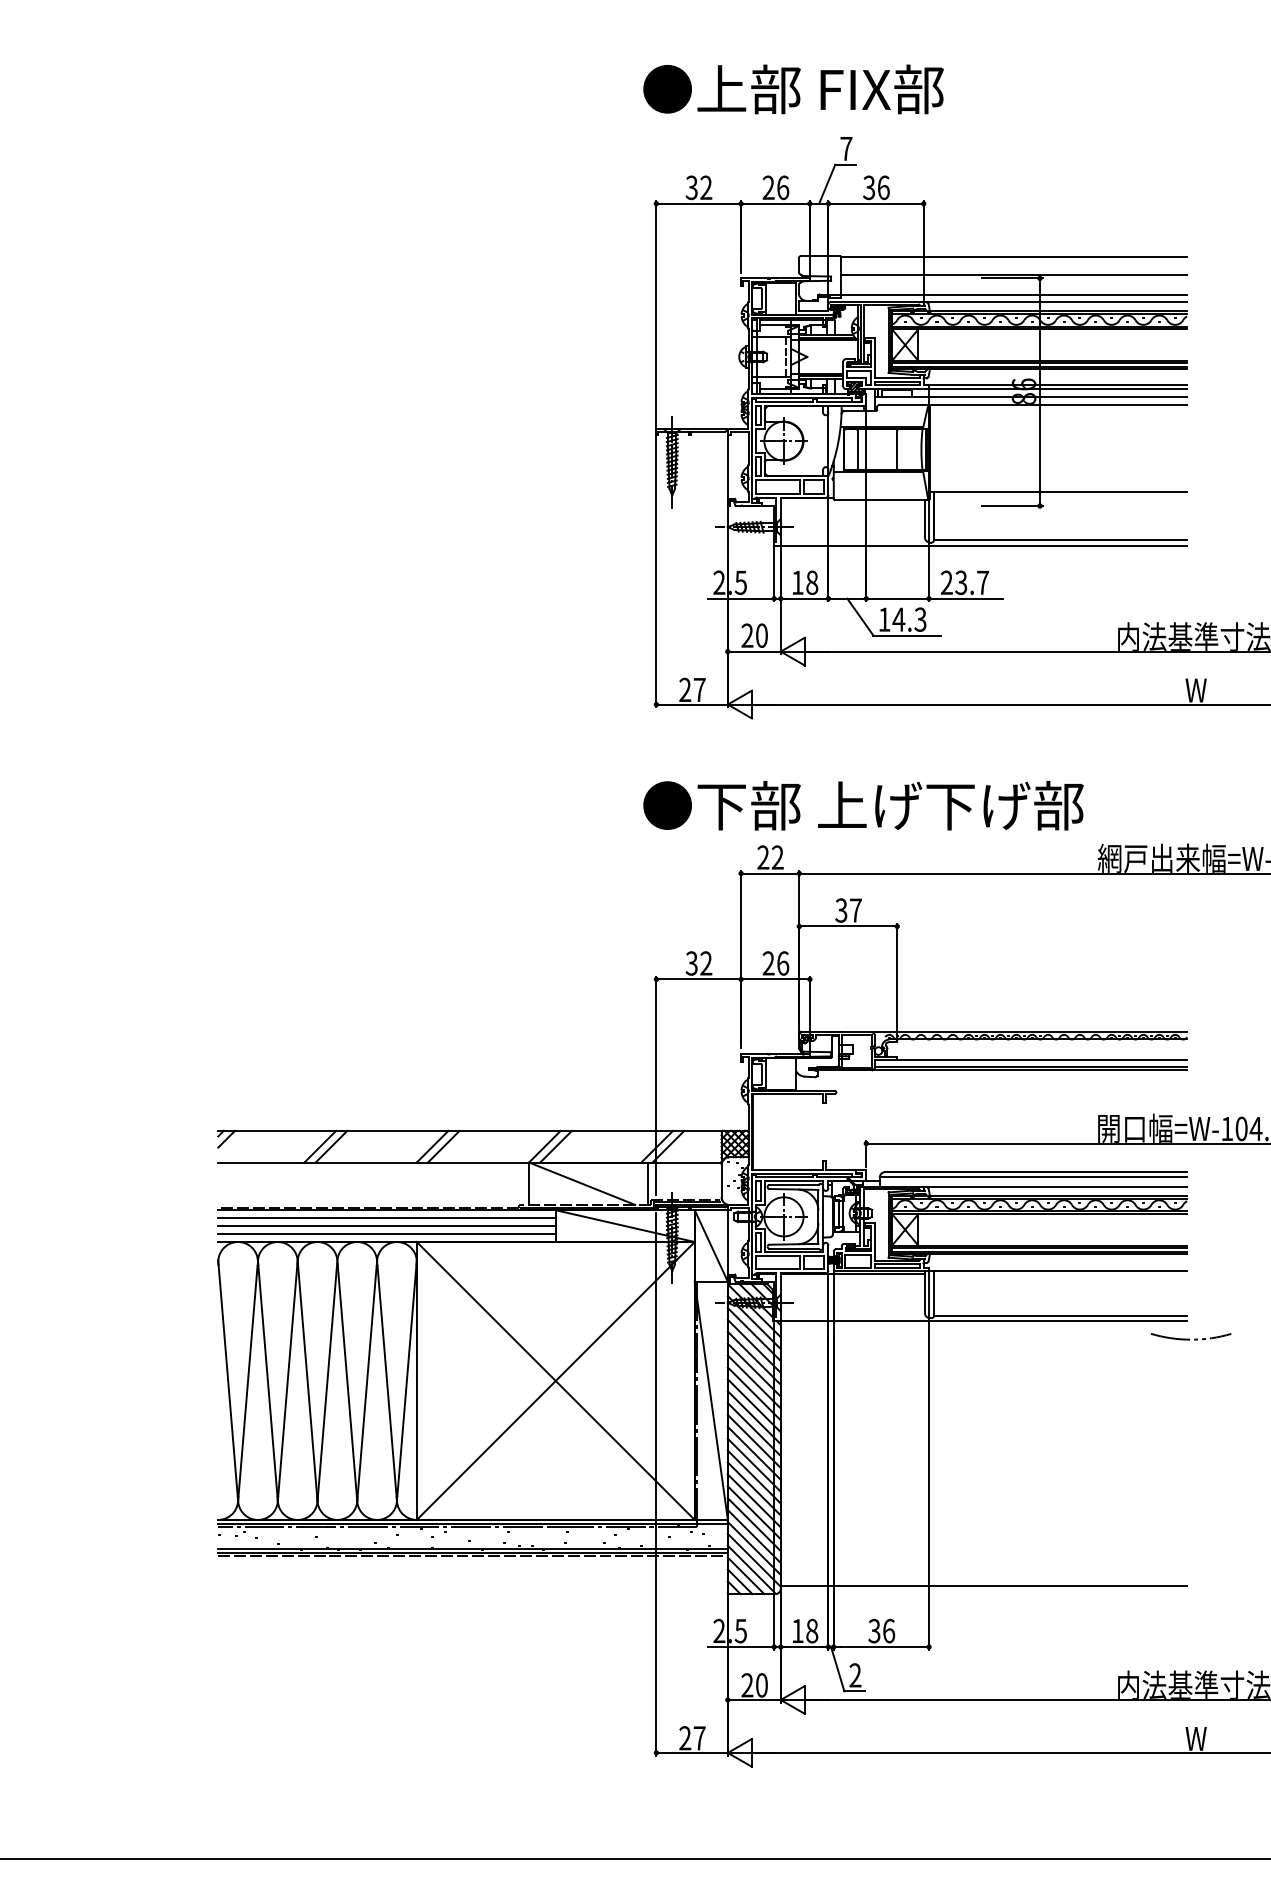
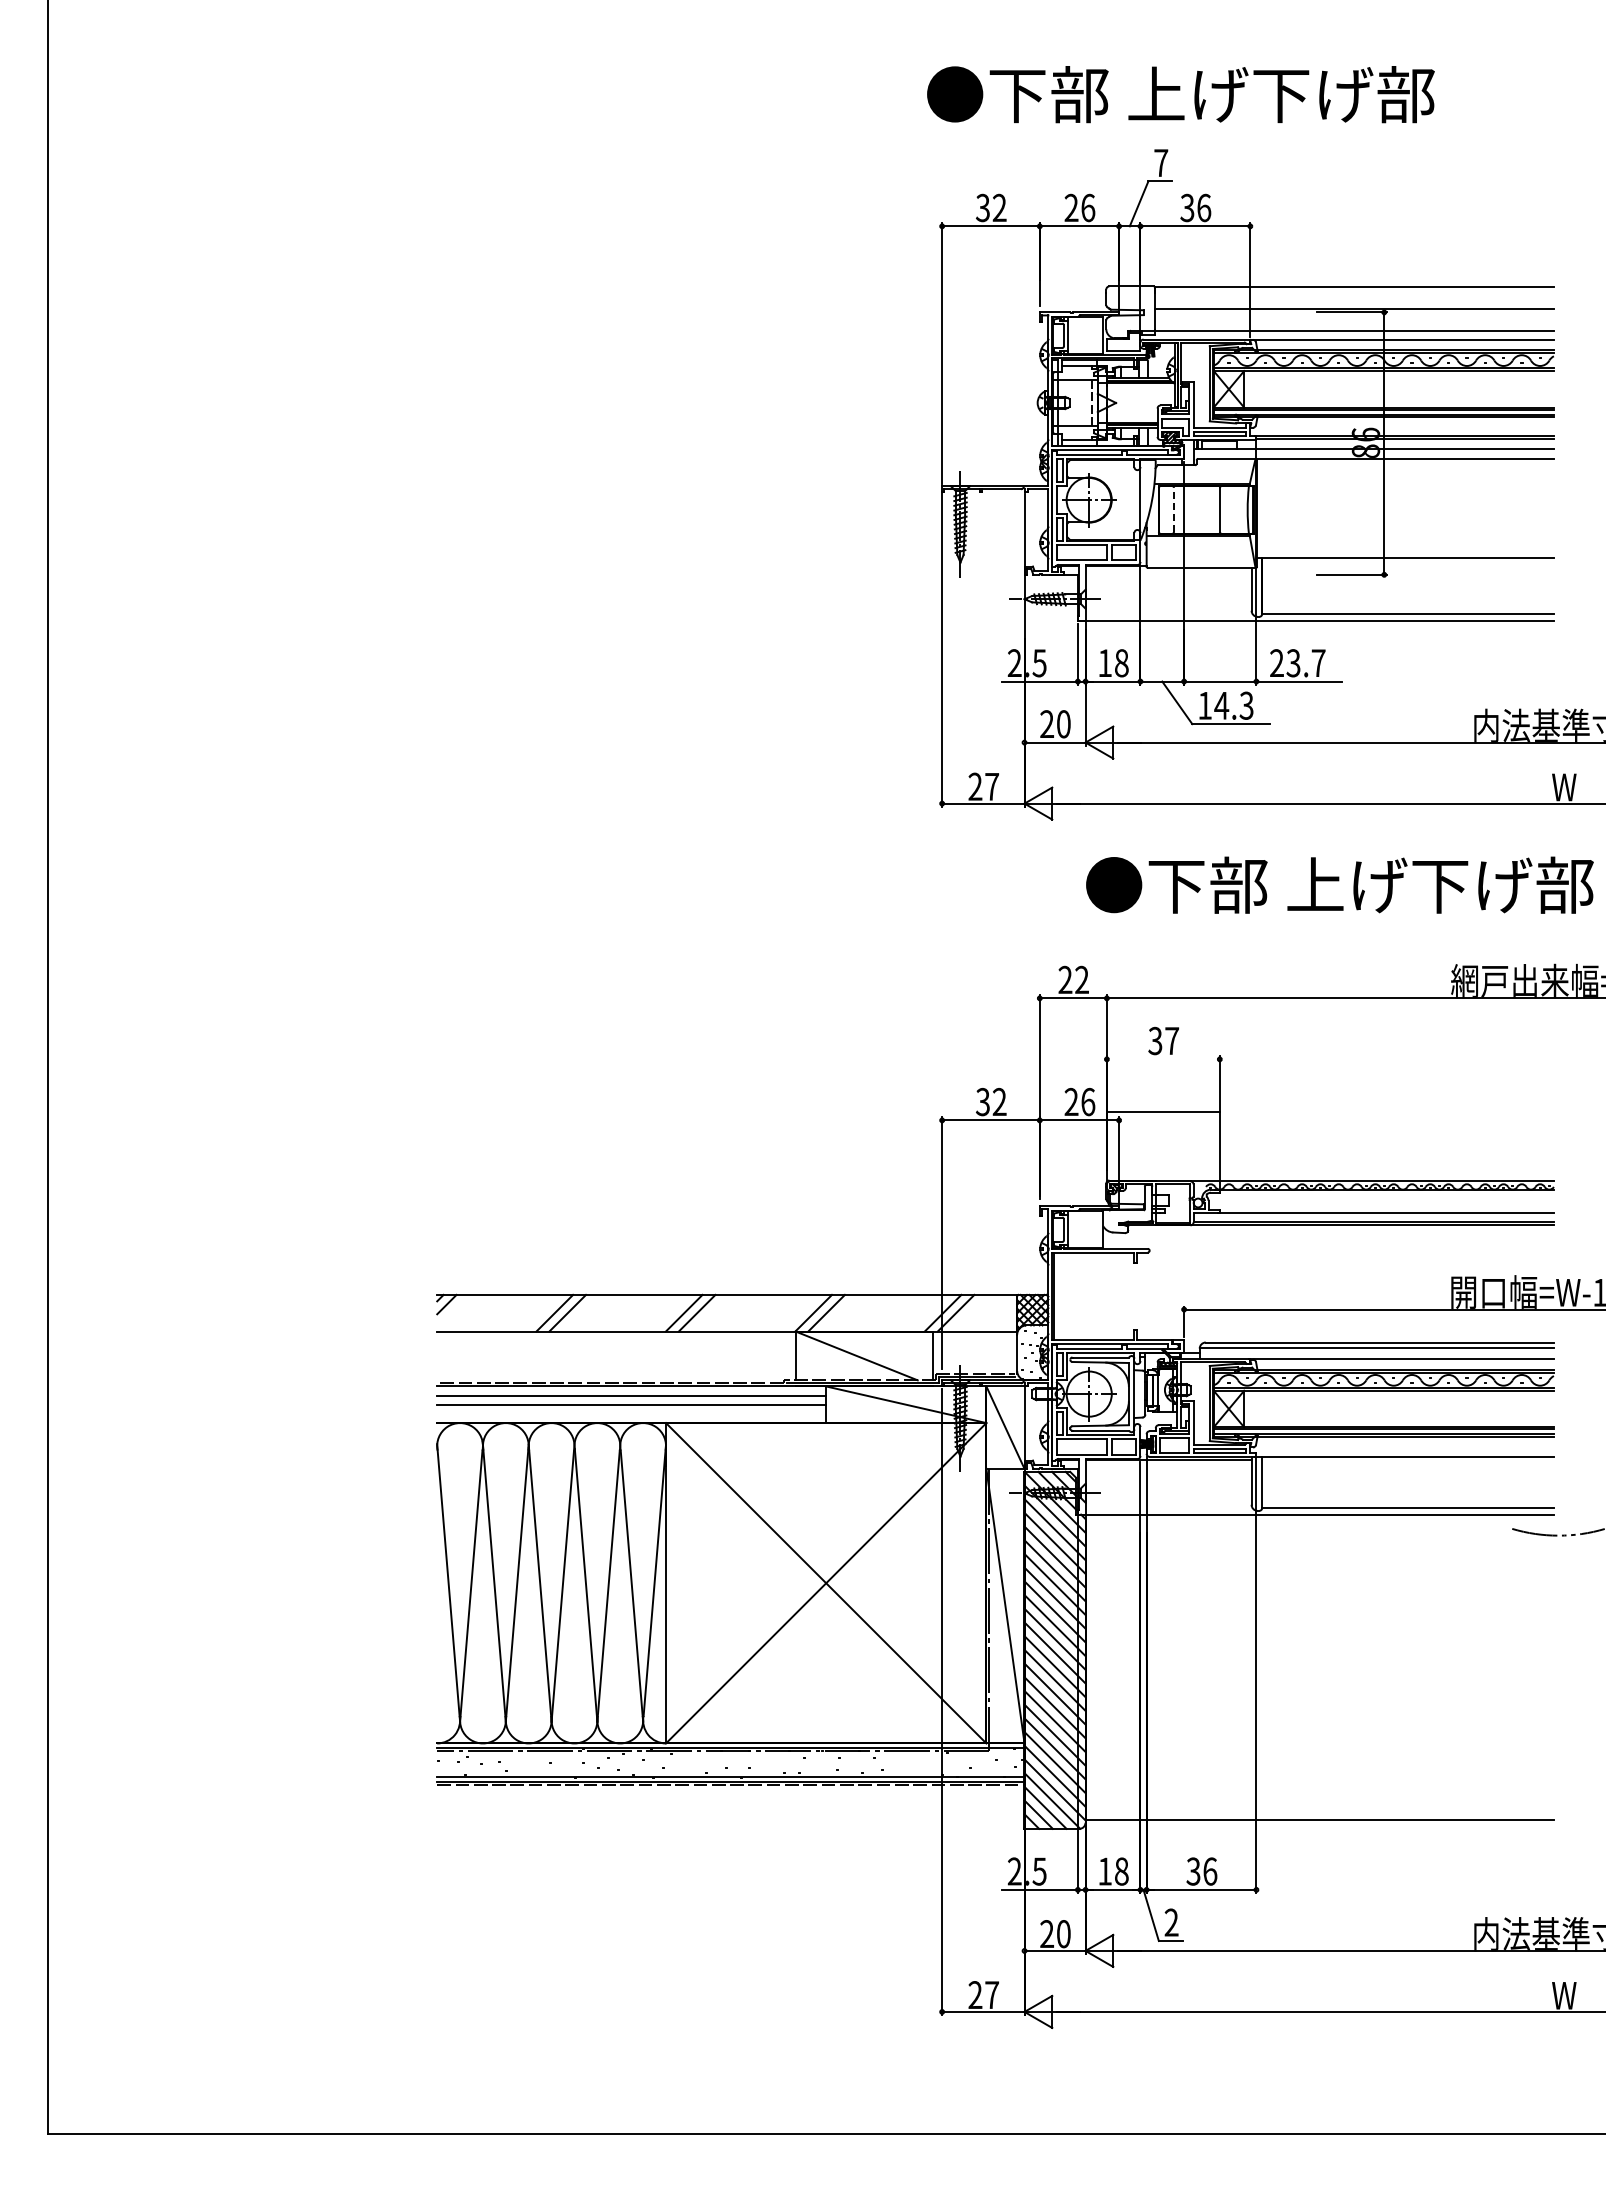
text: (890, 89) -> (1211, 94), ●上部 FIX部 -> ●下部 上げ下げ部
line: (857, 449) -> (1174, 509), solid -> dashed
text: (863, 805) -> (1339, 884), moved
line: (847, 926) -> (1162, 1112), moved
line: (386, 1233) -> (631, 1413), removed

